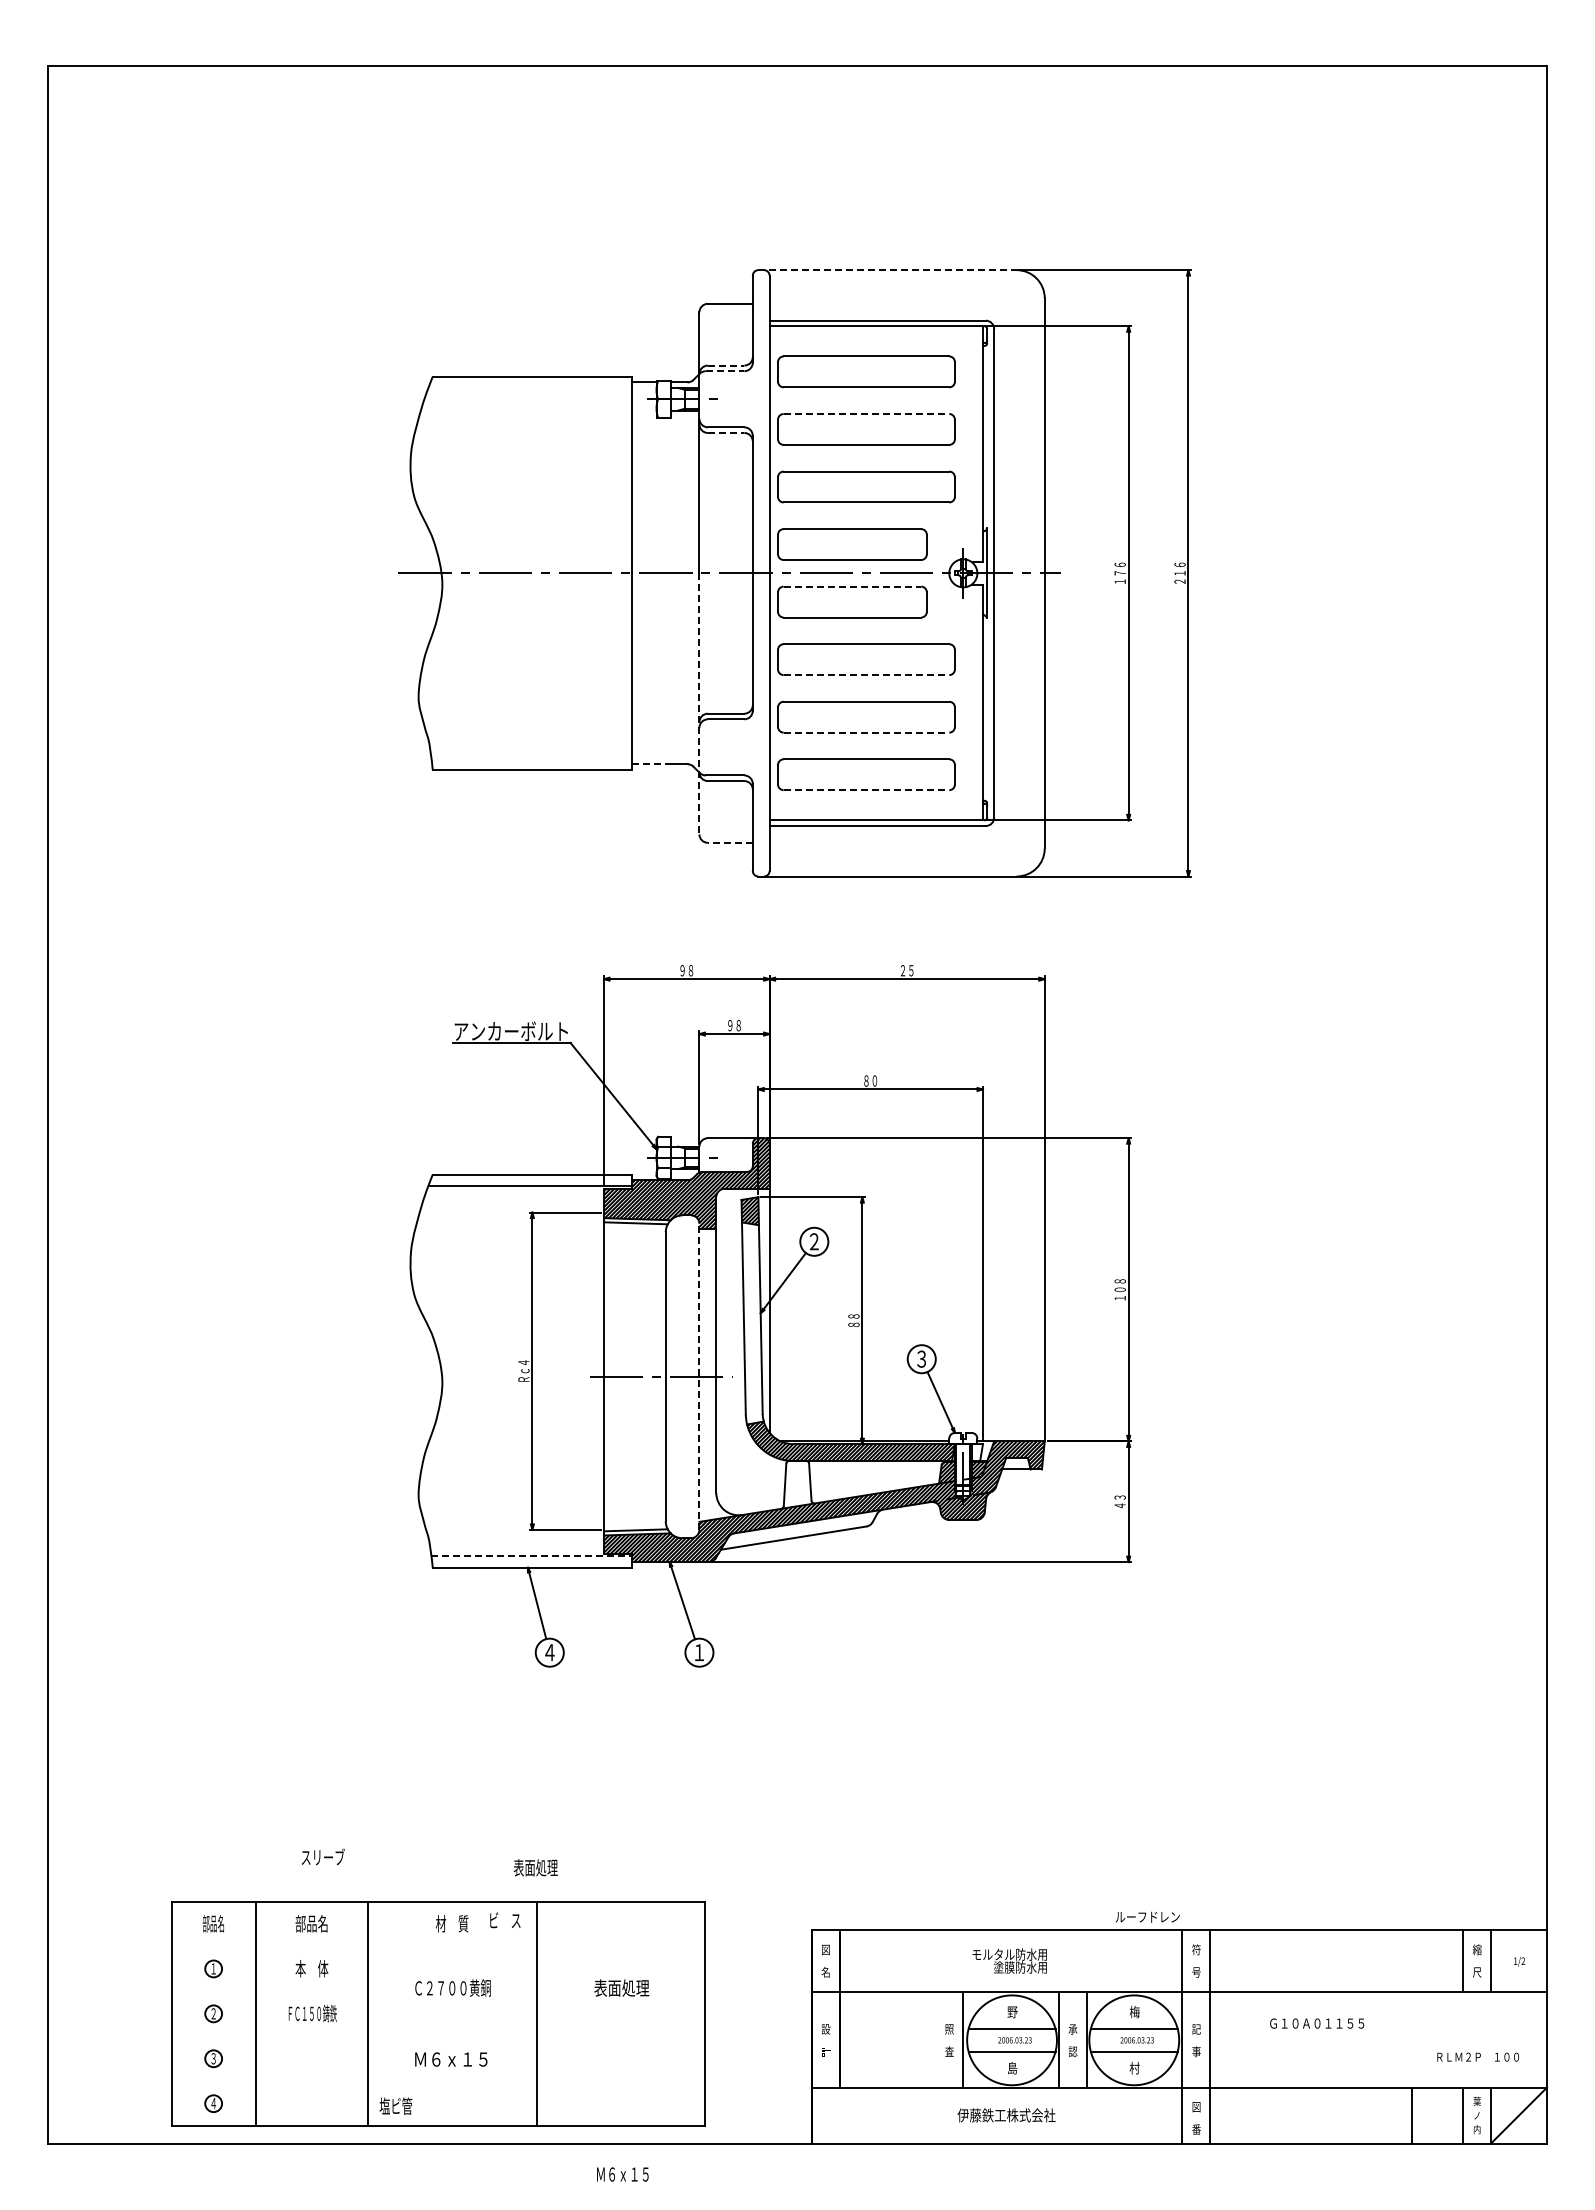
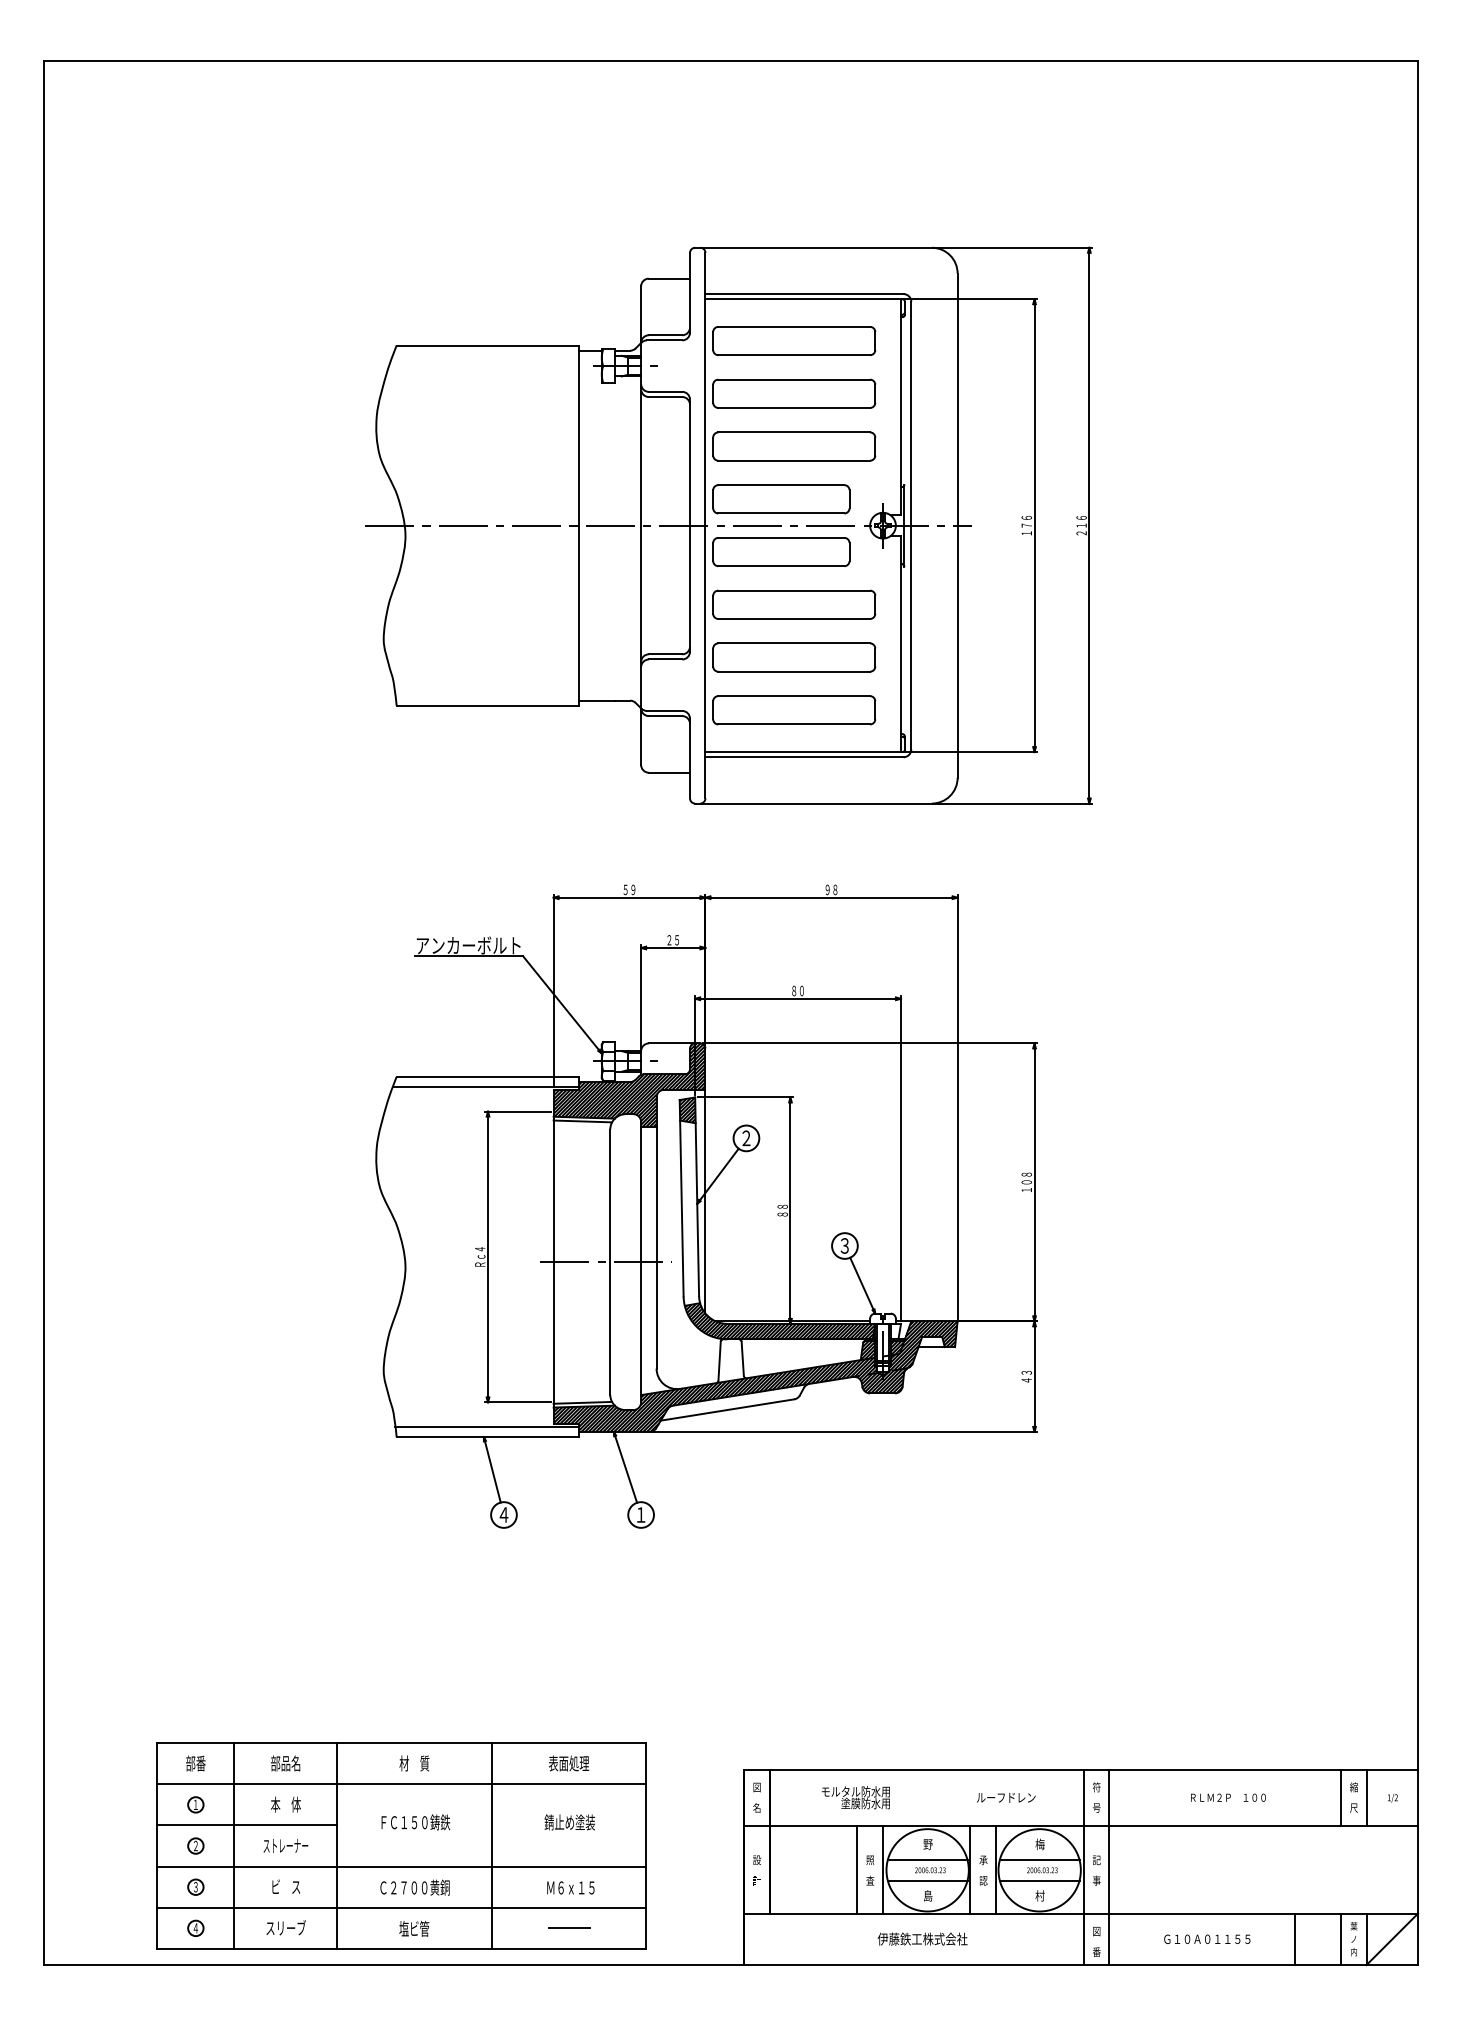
line: (888, 270) -> (814, 248), dashed -> solid
line: (726, 365) -> (665, 335), dashed -> solid
line: (725, 371) -> (665, 340), dashed -> solid
line: (866, 414) -> (794, 380), dashed -> solid
line: (726, 432) -> (665, 396), dashed -> solid
line: (852, 586) -> (781, 537), dashed -> solid
line: (866, 675) -> (794, 619), dashed -> solid
line: (699, 703) -> (641, 644), dashed -> solid
line: (866, 732) -> (794, 671), dashed -> solid
line: (651, 764) -> (597, 700), dashed -> solid
line: (866, 790) -> (794, 724), dashed -> solid
line: (729, 842) -> (668, 772), dashed -> solid
text: (686, 970) -> (629, 889), ９８ -> ５９
text: (906, 970) -> (830, 889), ２５ -> ９８
text: (734, 1025) -> (673, 940), ９８ -> ２５
line: (699, 1376) -> (641, 1261), dashed -> solid
line: (532, 1556) -> (488, 1426), dashed -> solid
text: (323, 1856) -> (286, 1927), moved
text: (535, 1867) -> (568, 1763), moved
text: (1147, 1916) -> (1005, 1797), moved
text: (505, 1920) -> (286, 1886), moved
text: (213, 1923) -> (195, 1763), 部品名 -> 部番
line: (437, 1946) -> (401, 1784), added
text: (1009, 1960) -> (855, 1797), moved
text: (453, 1987) -> (415, 1821), Ｃ２７００黄銅 -> ＦＣ１５０鋳鉄
text: (621, 1987) -> (569, 1821), 表面処理 -> 錆止め塗装
line: (269, 1991) -> (247, 1825), added
text: (311, 2013) -> (285, 1845), ＦＣ１５０鋳鉄 -> ストレーナー
text: (1317, 2023) -> (1207, 1939), moved
line: (437, 2036) -> (401, 1866), added
line: (935, 2039) -> (857, 1869), added
text: (1478, 2056) -> (1228, 1797), moved
text: (452, 2058) -> (414, 1886), Ｍ６ｘ１５ -> Ｃ２７００黄銅
line: (437, 2081) -> (401, 1908), added
line: (621, 2103) -> (569, 1928), added
text: (395, 2105) -> (413, 1928), moved
text: (622, 2174) -> (570, 1887), moved

